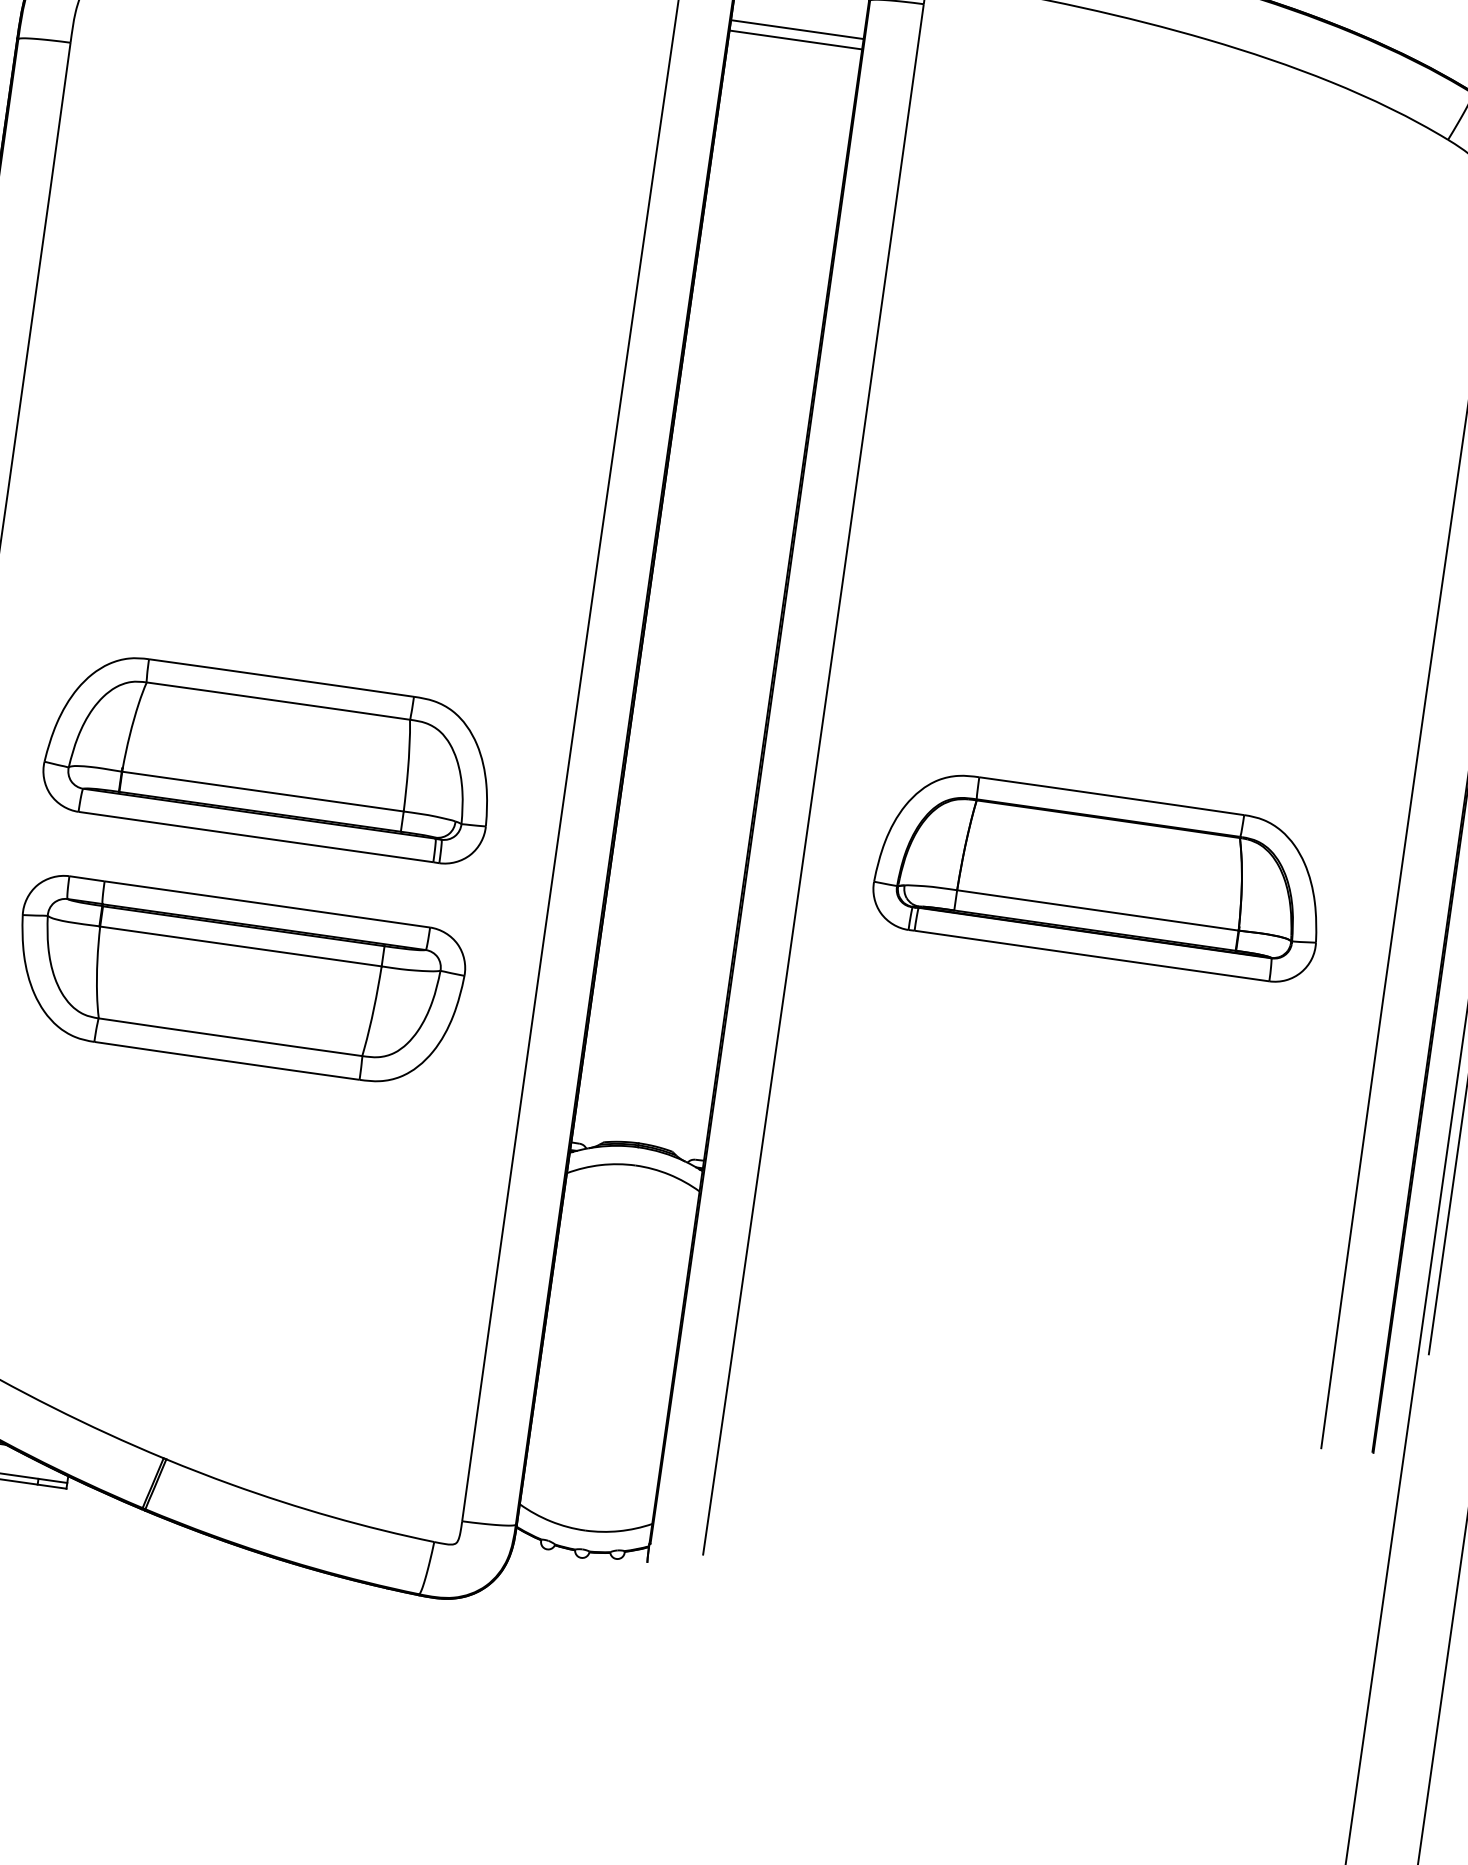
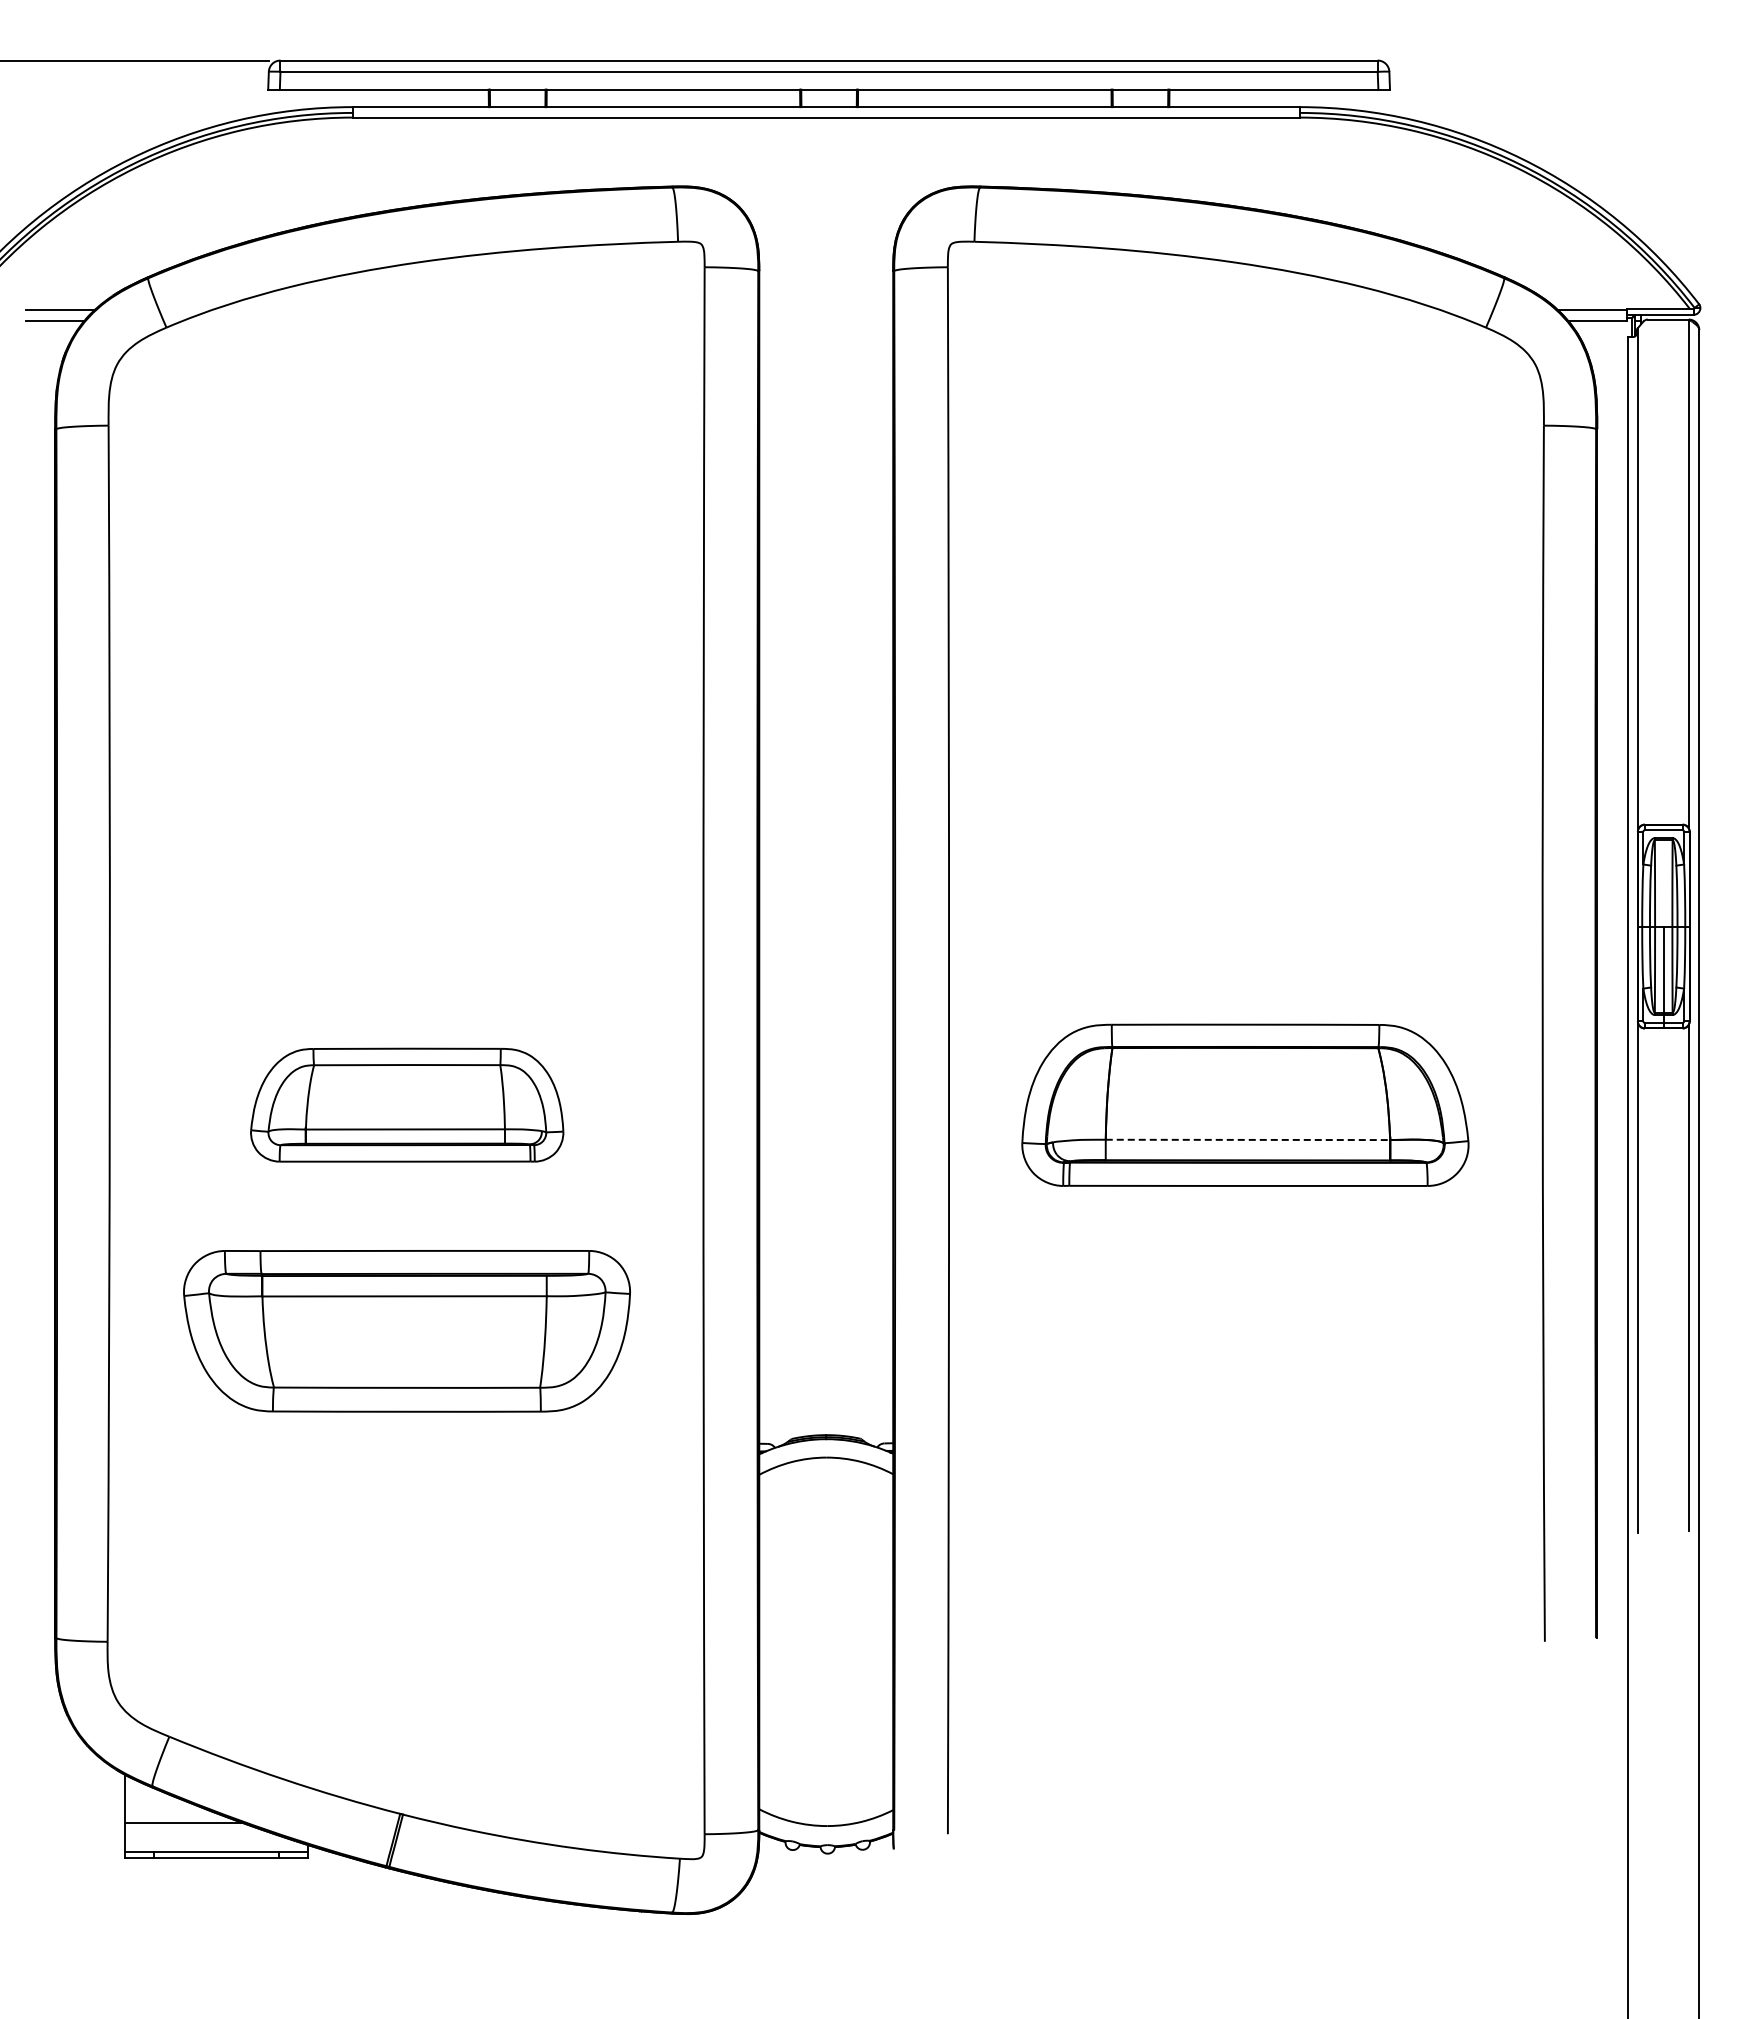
line: (797, 29) -> (826, 310), removed
line: (796, 39) -> (826, 320), removed
part: (270, 756) -> (407, 1104), size x0.7
line: (1098, 910) -> (1248, 1139), solid -> dashed

